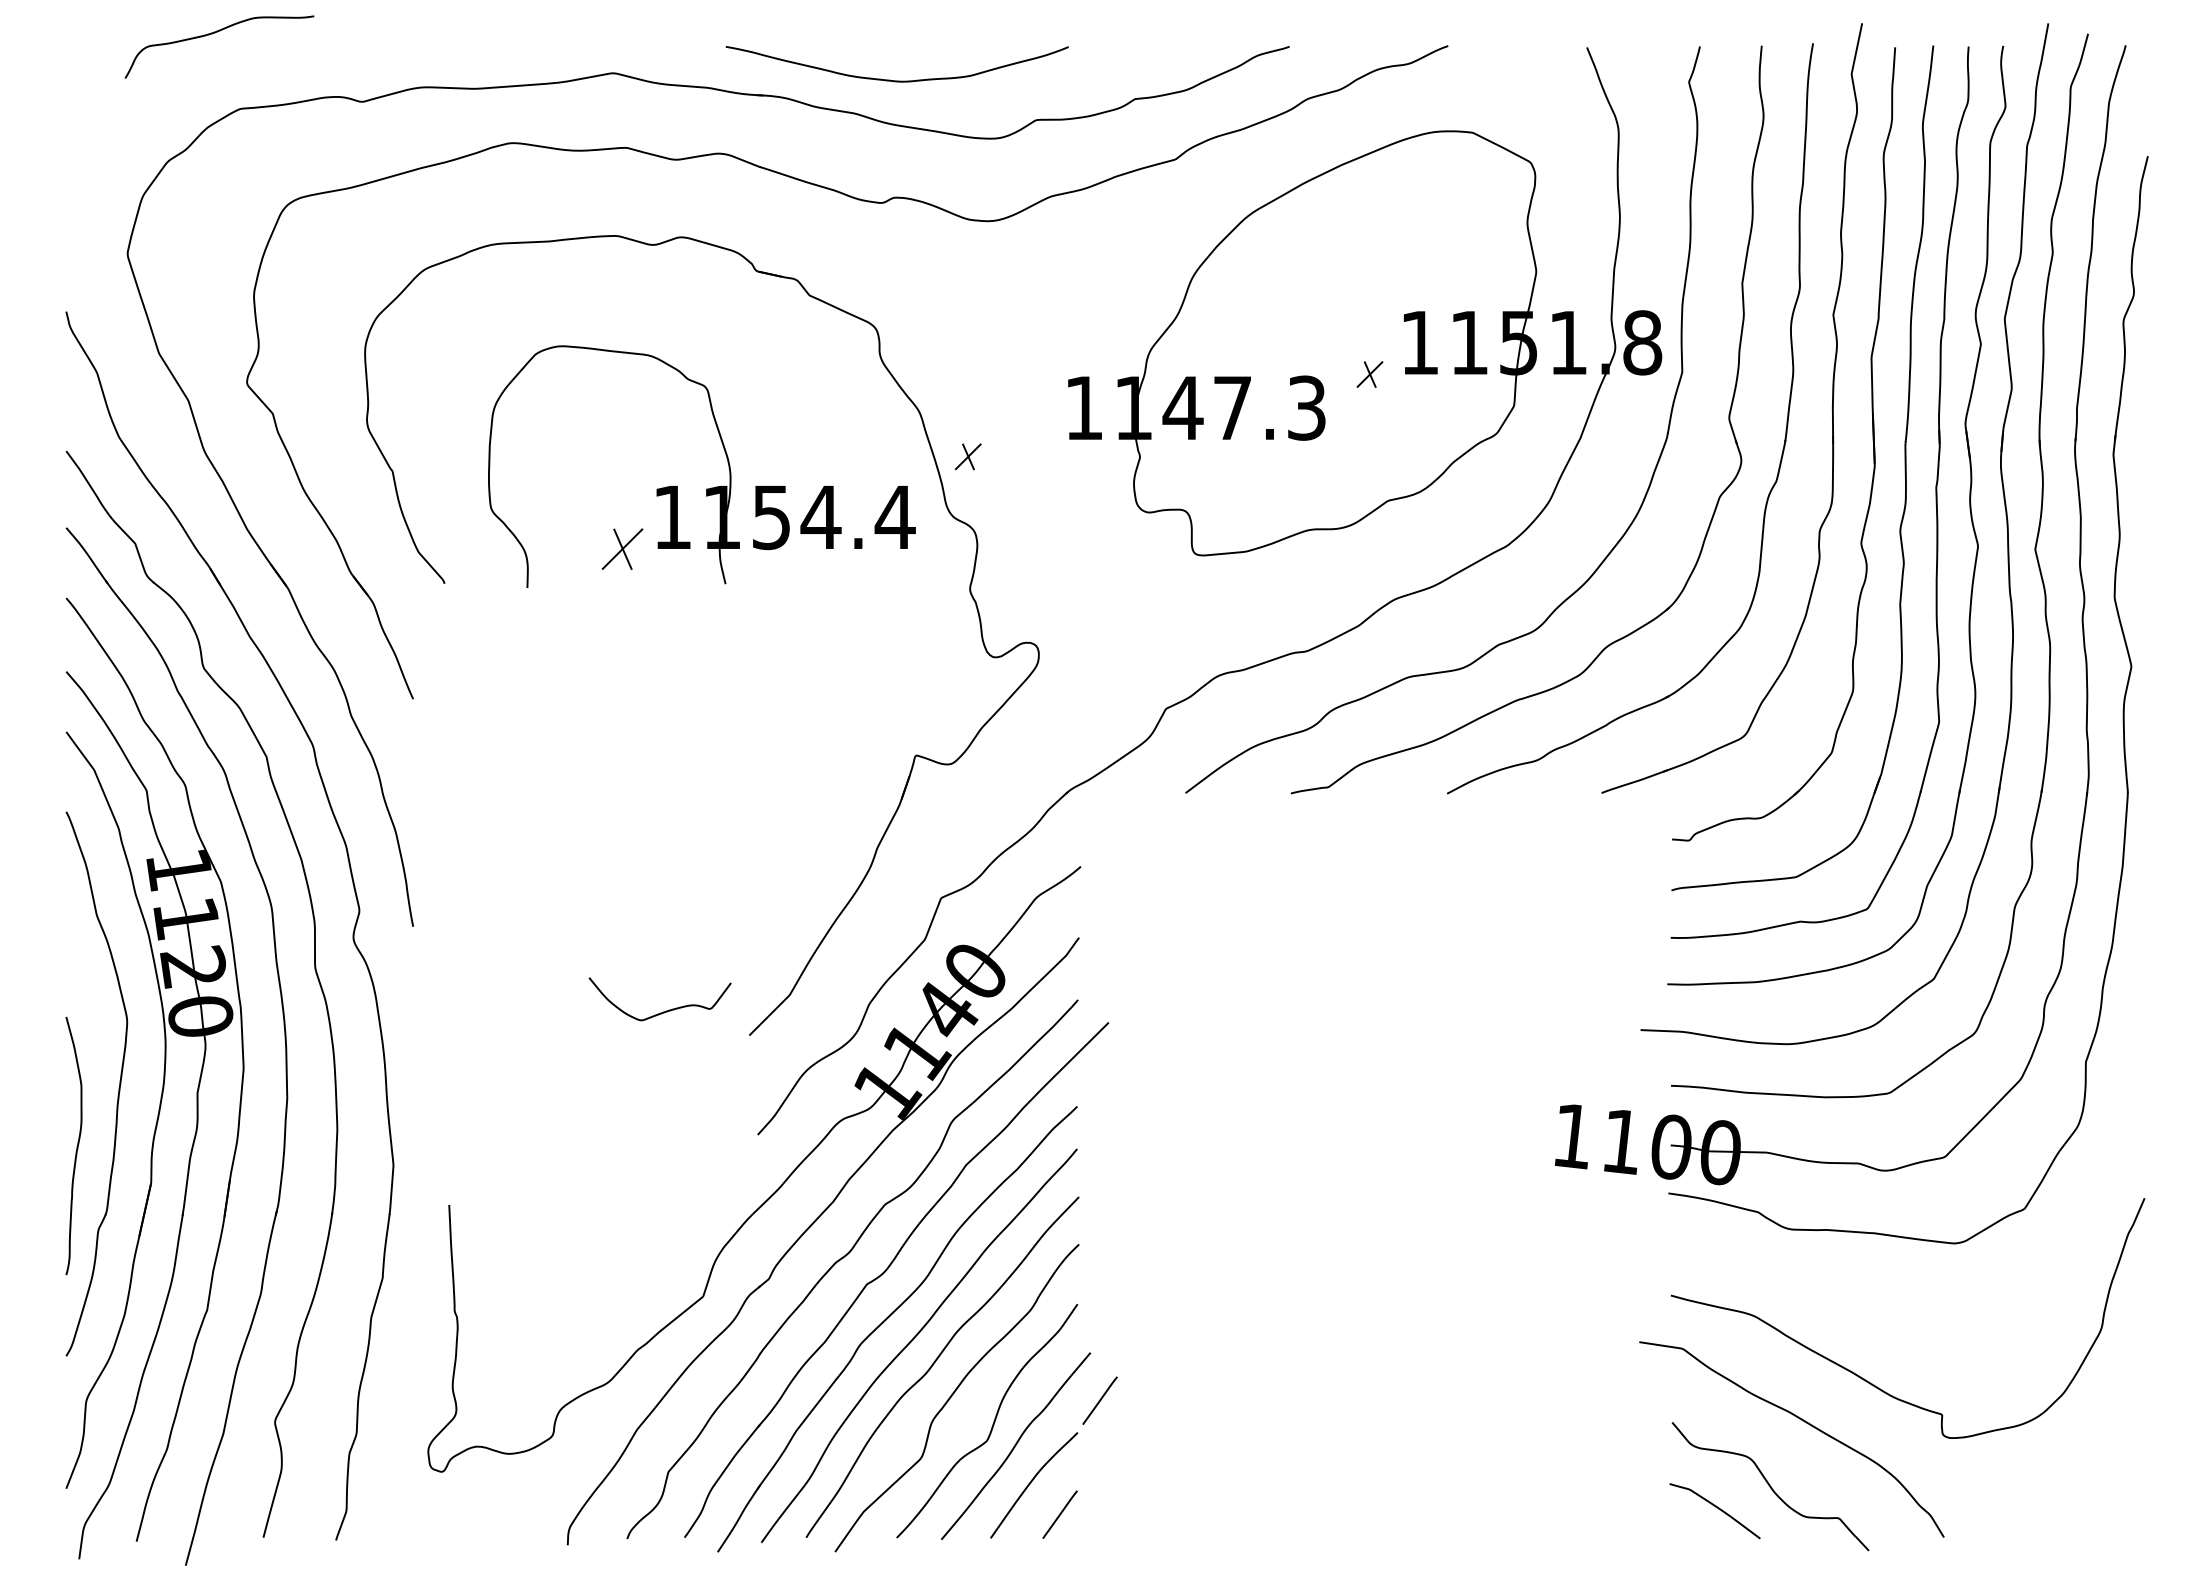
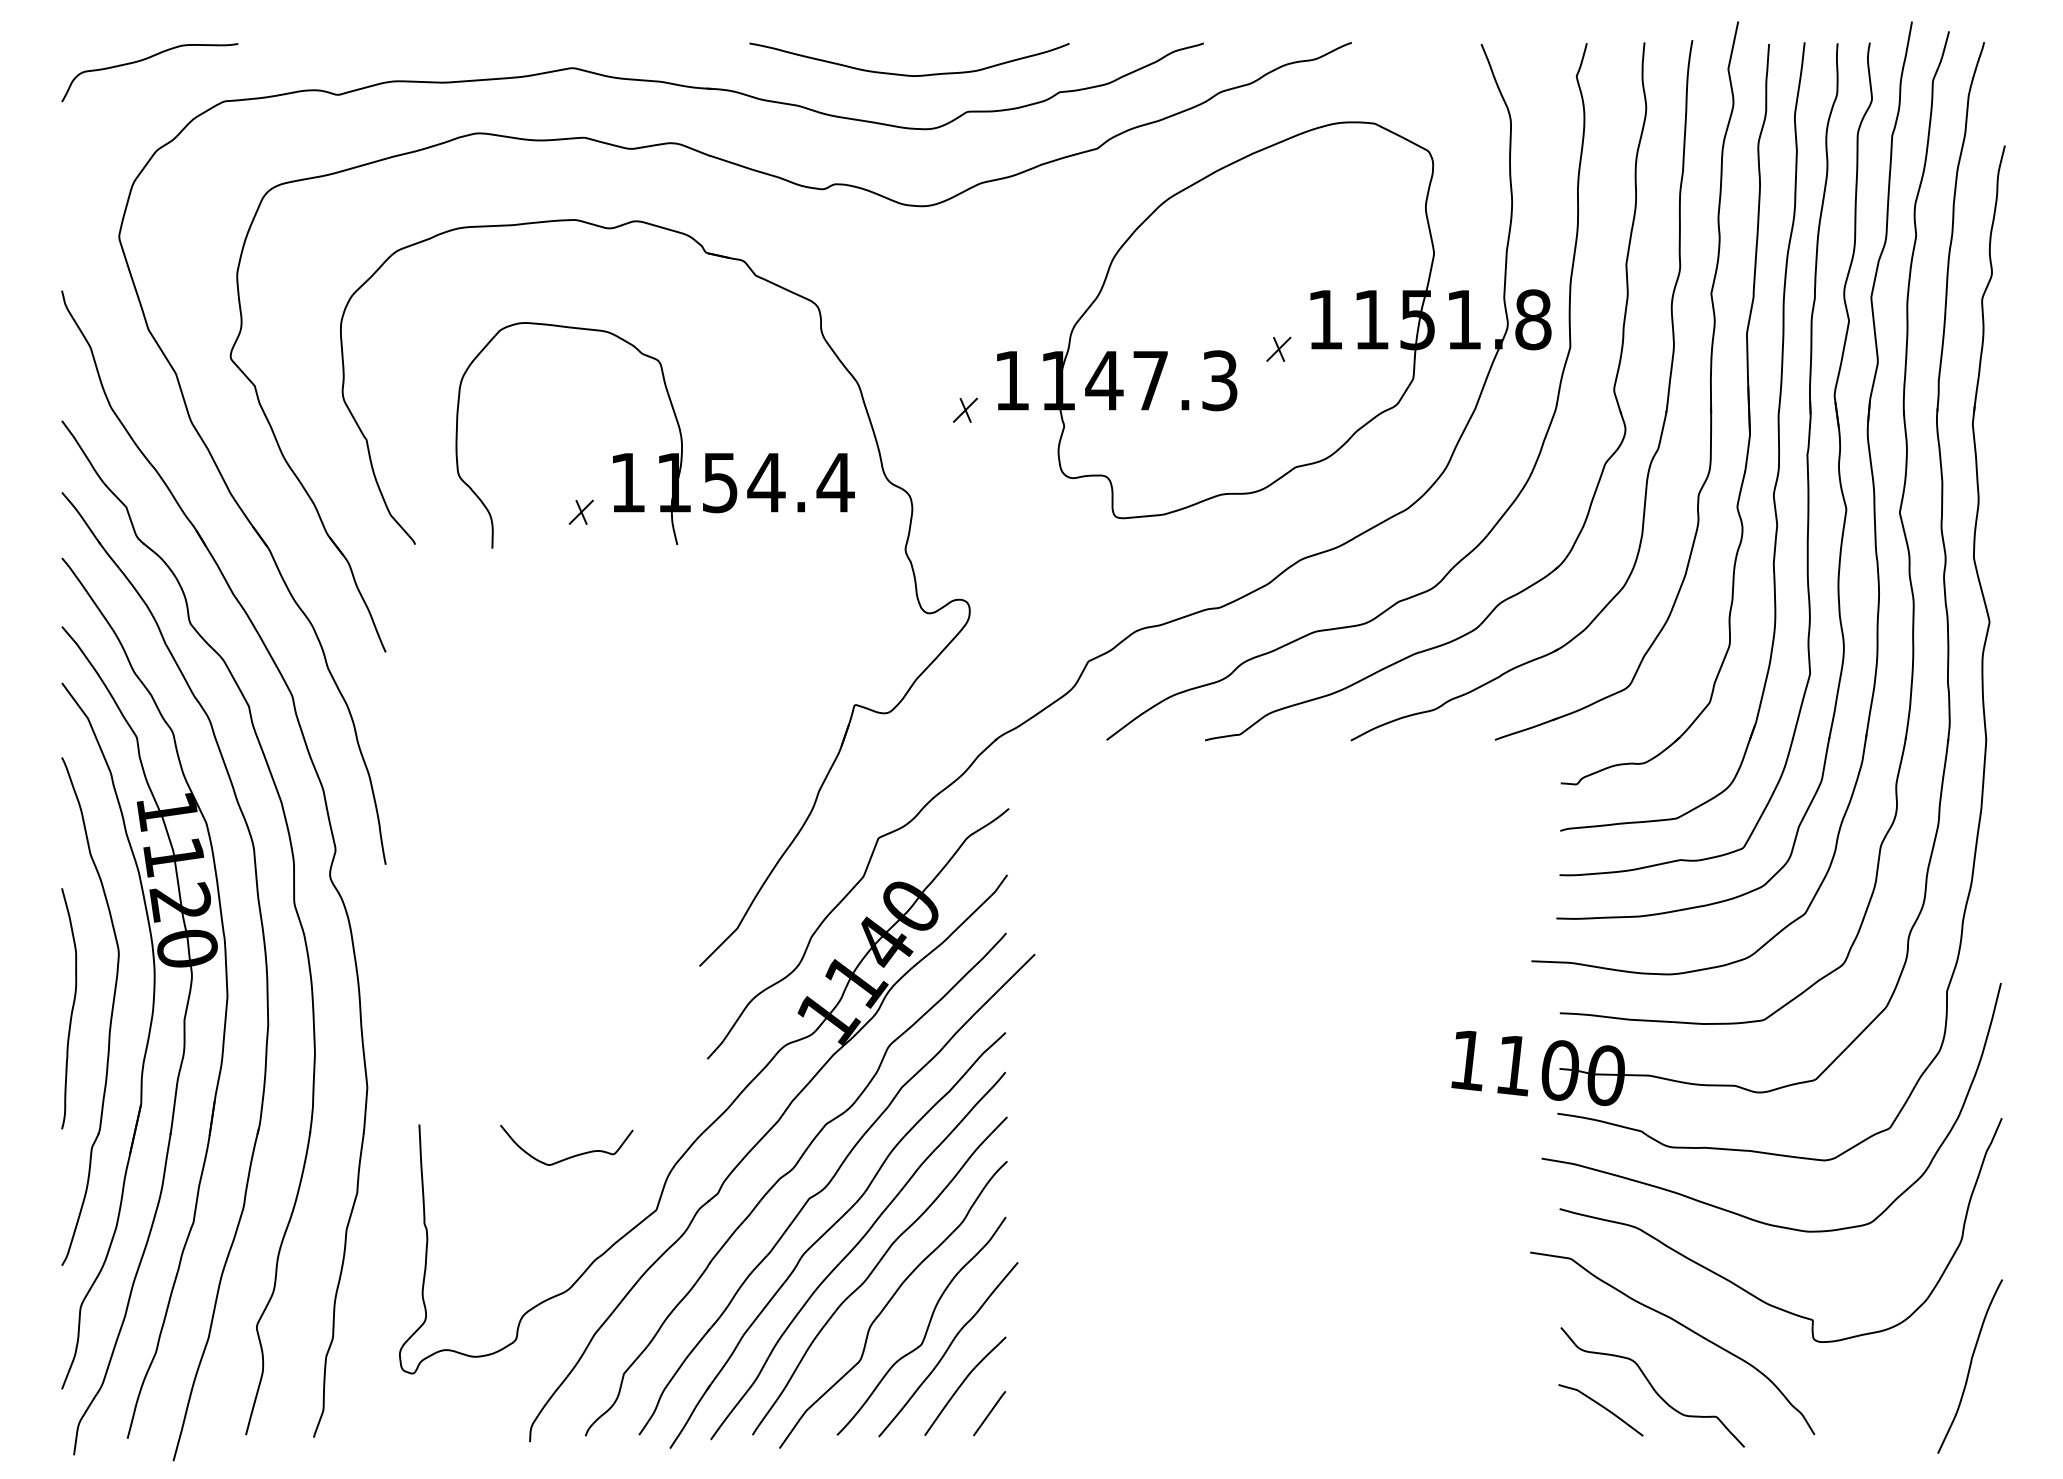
curve: (215, 33) -> (146, 59), moved
curve: (896, 80) -> (908, 74), moved
part: (967, 456) -> (964, 410), moved
part: (622, 548) -> (581, 511), size x0.62
curve: (663, 1011) -> (569, 1156), moved
curve: (76, 1146) -> (71, 1009), moved
curve: (1860, 1299) -> (1736, 1212), added
line: (1099, 1400) -> (1026, 1307), removed
curve: (2110, 1463) -> (1970, 1365), added

